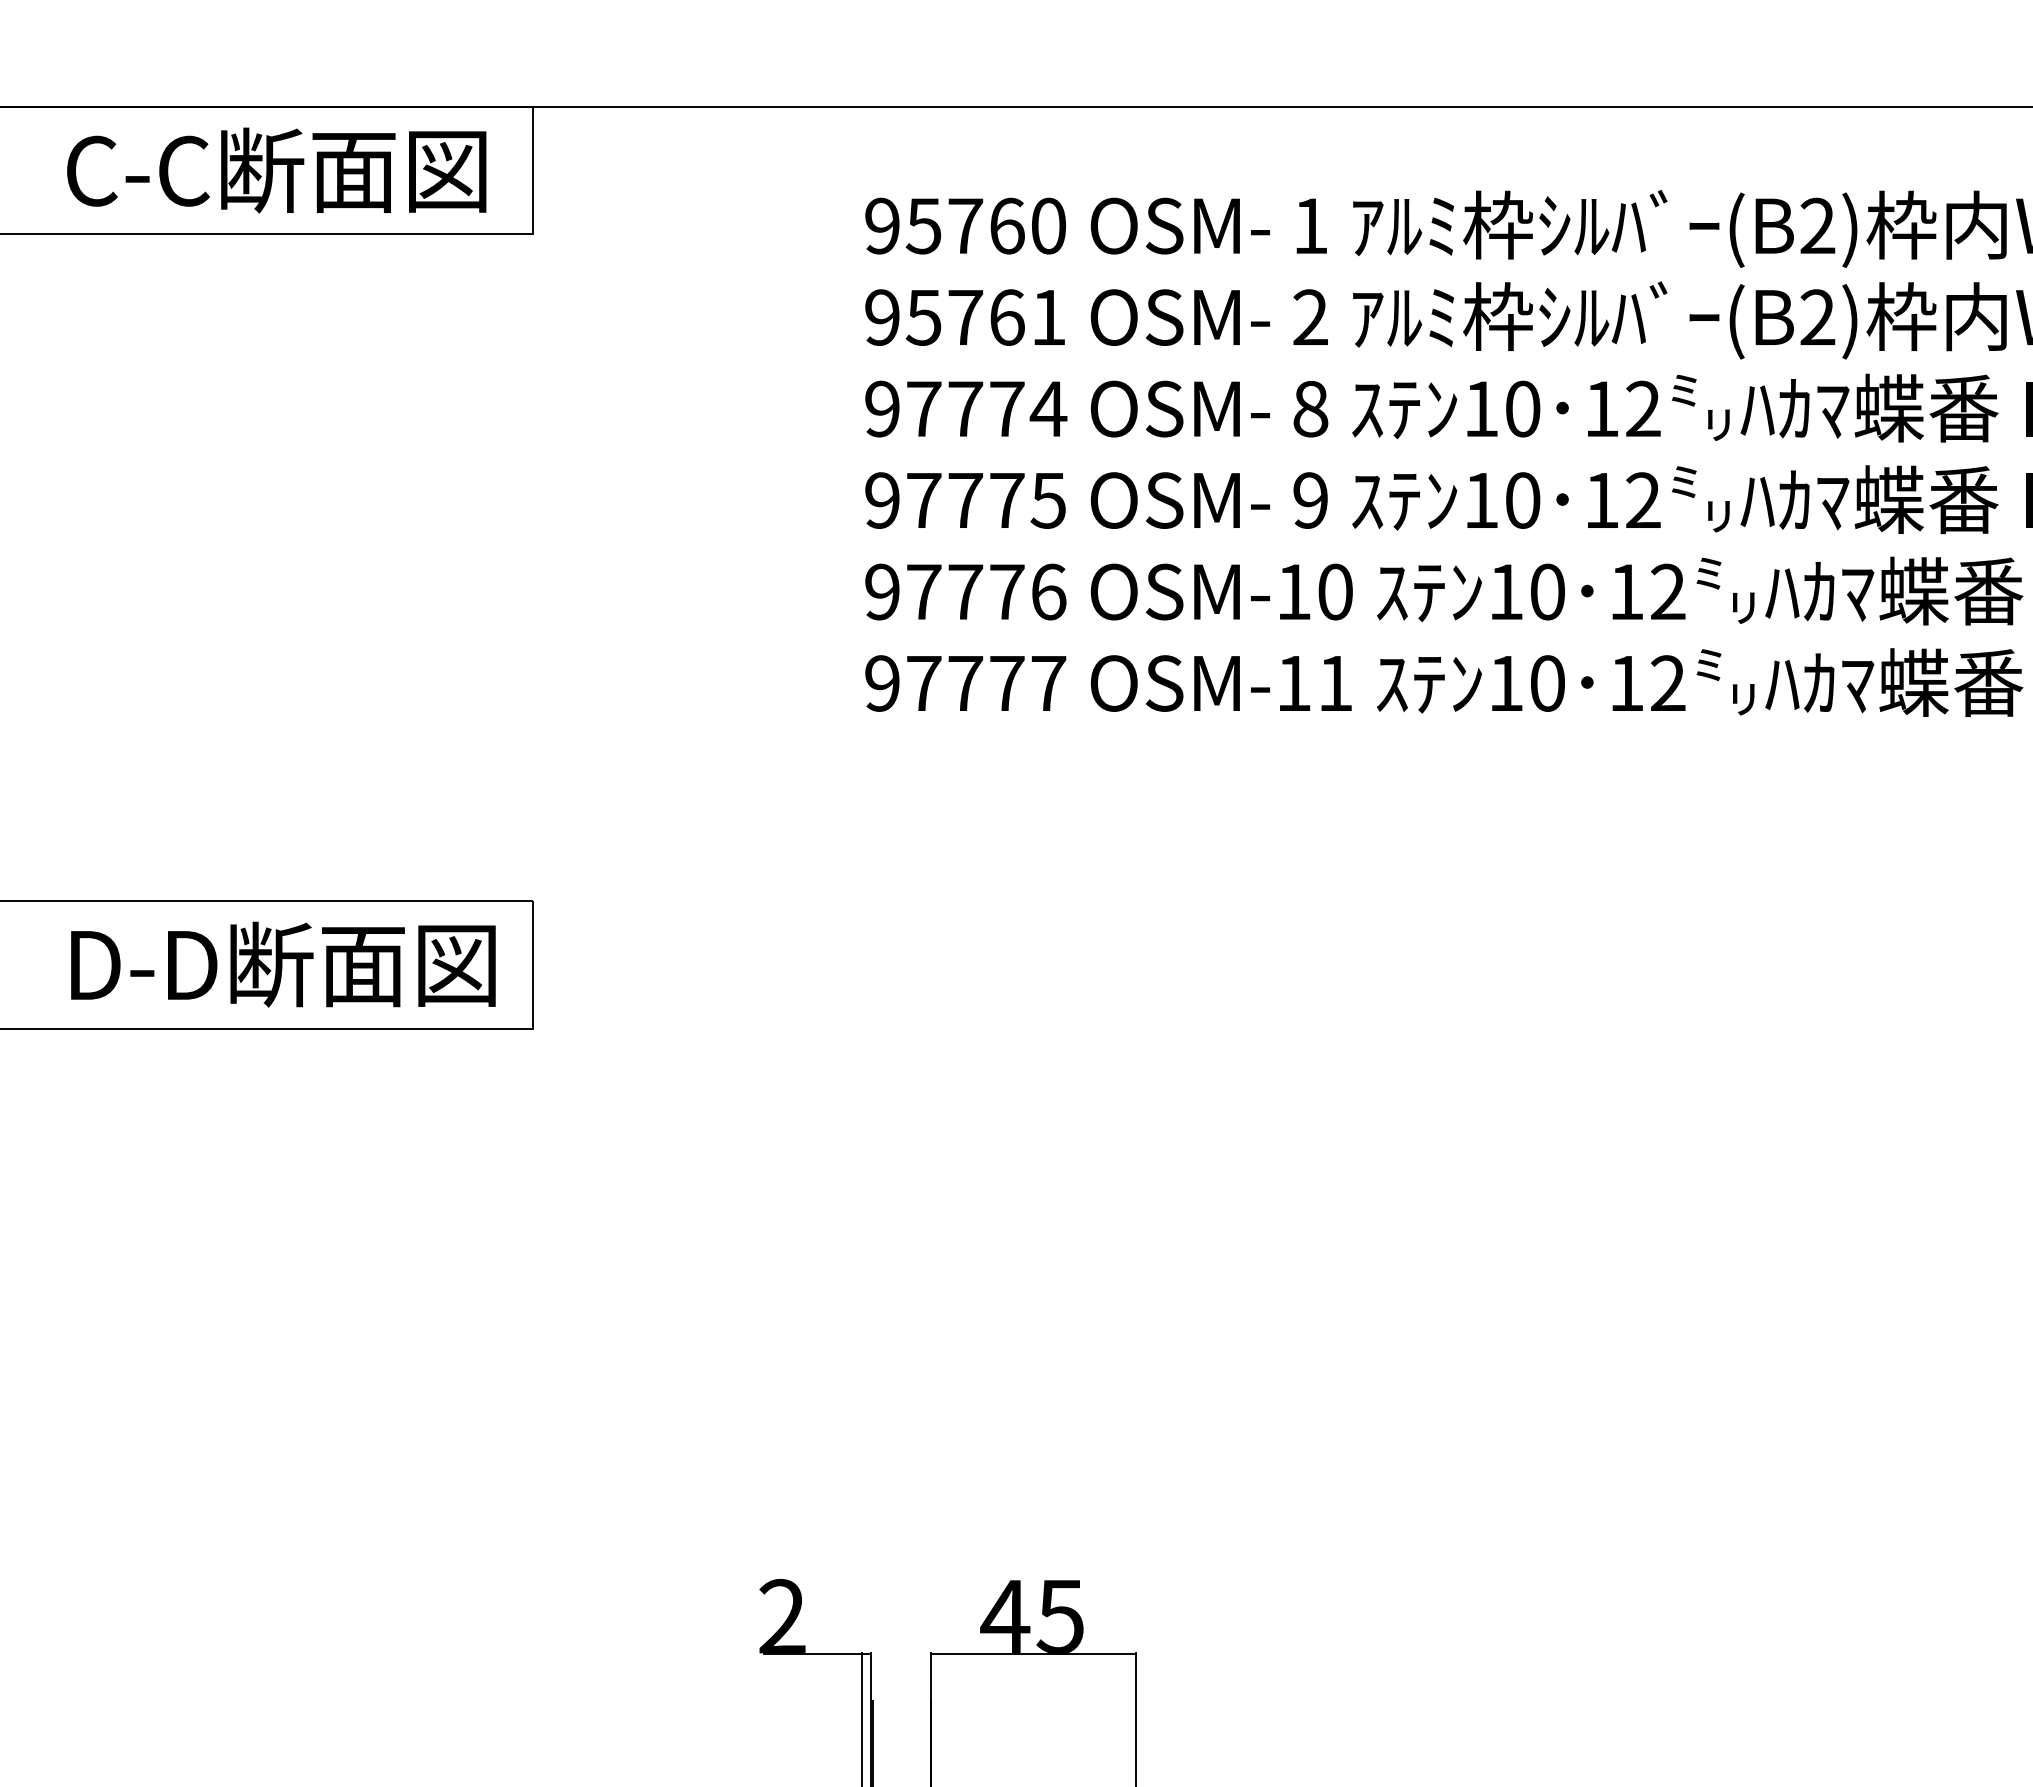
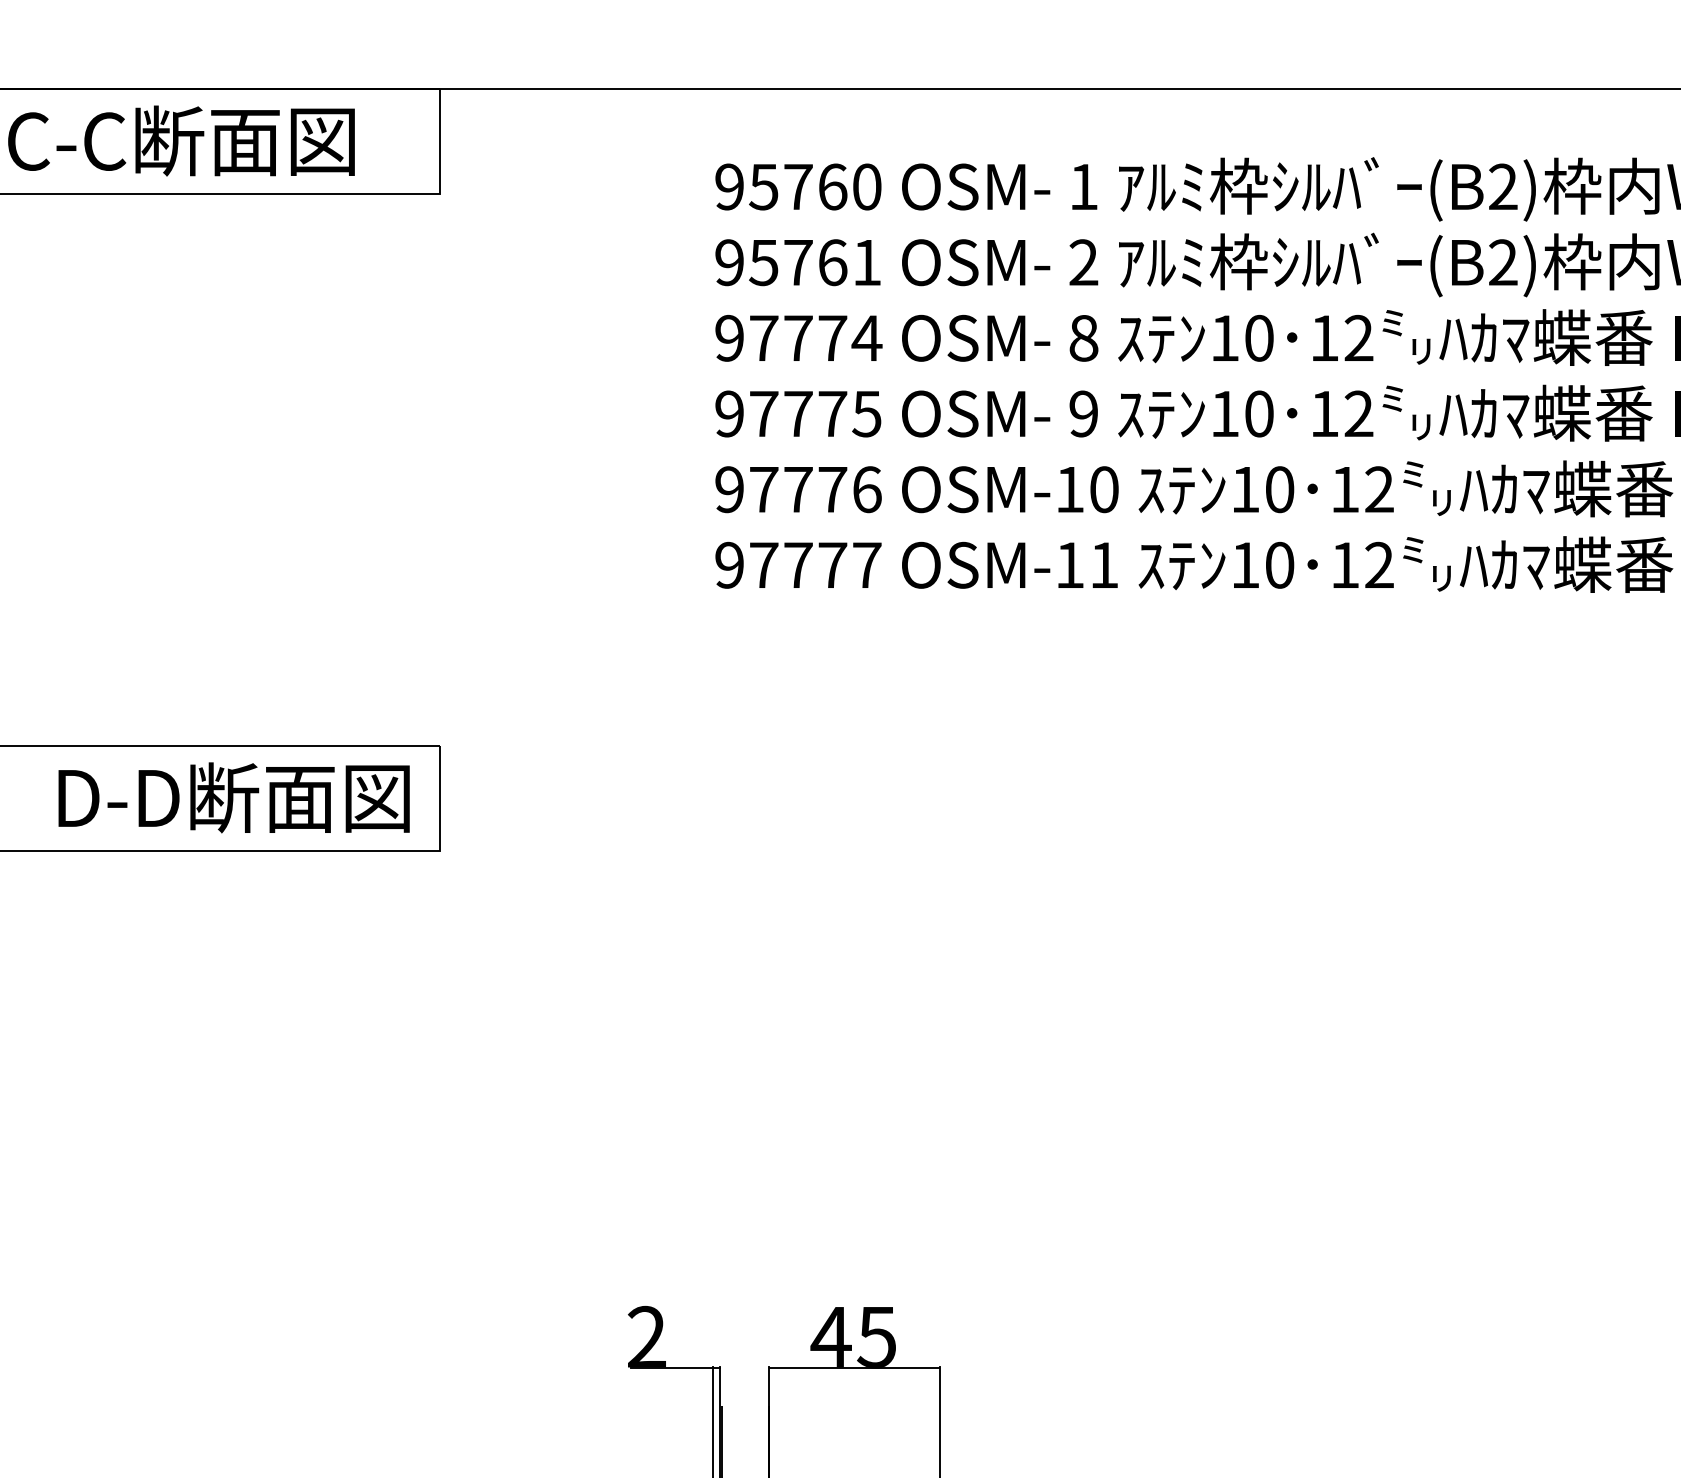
text: (276, 170) -> (181, 141), moved

